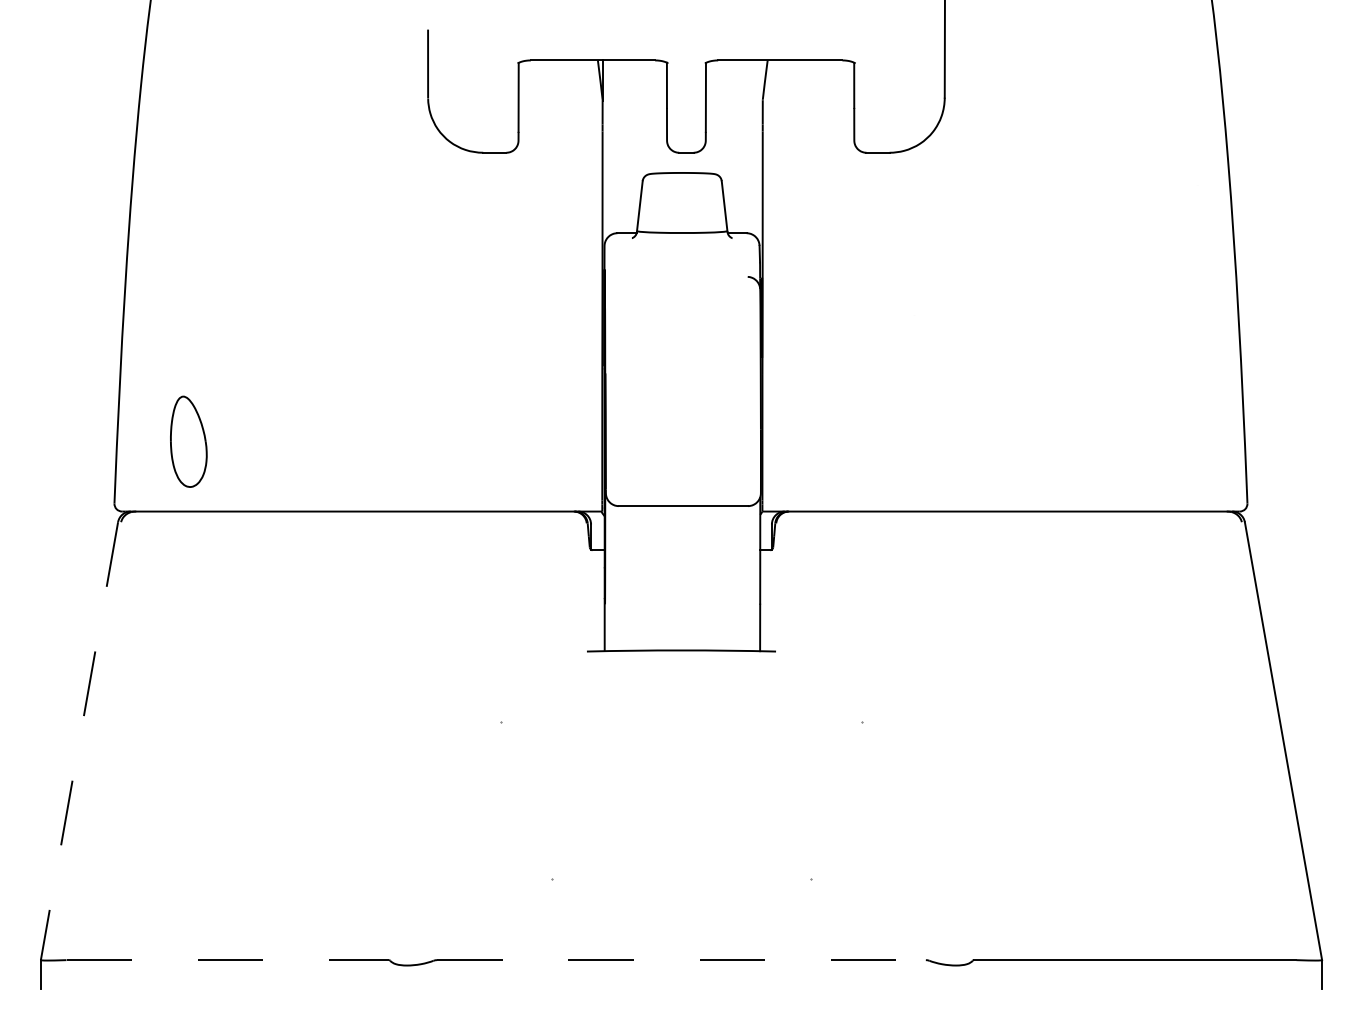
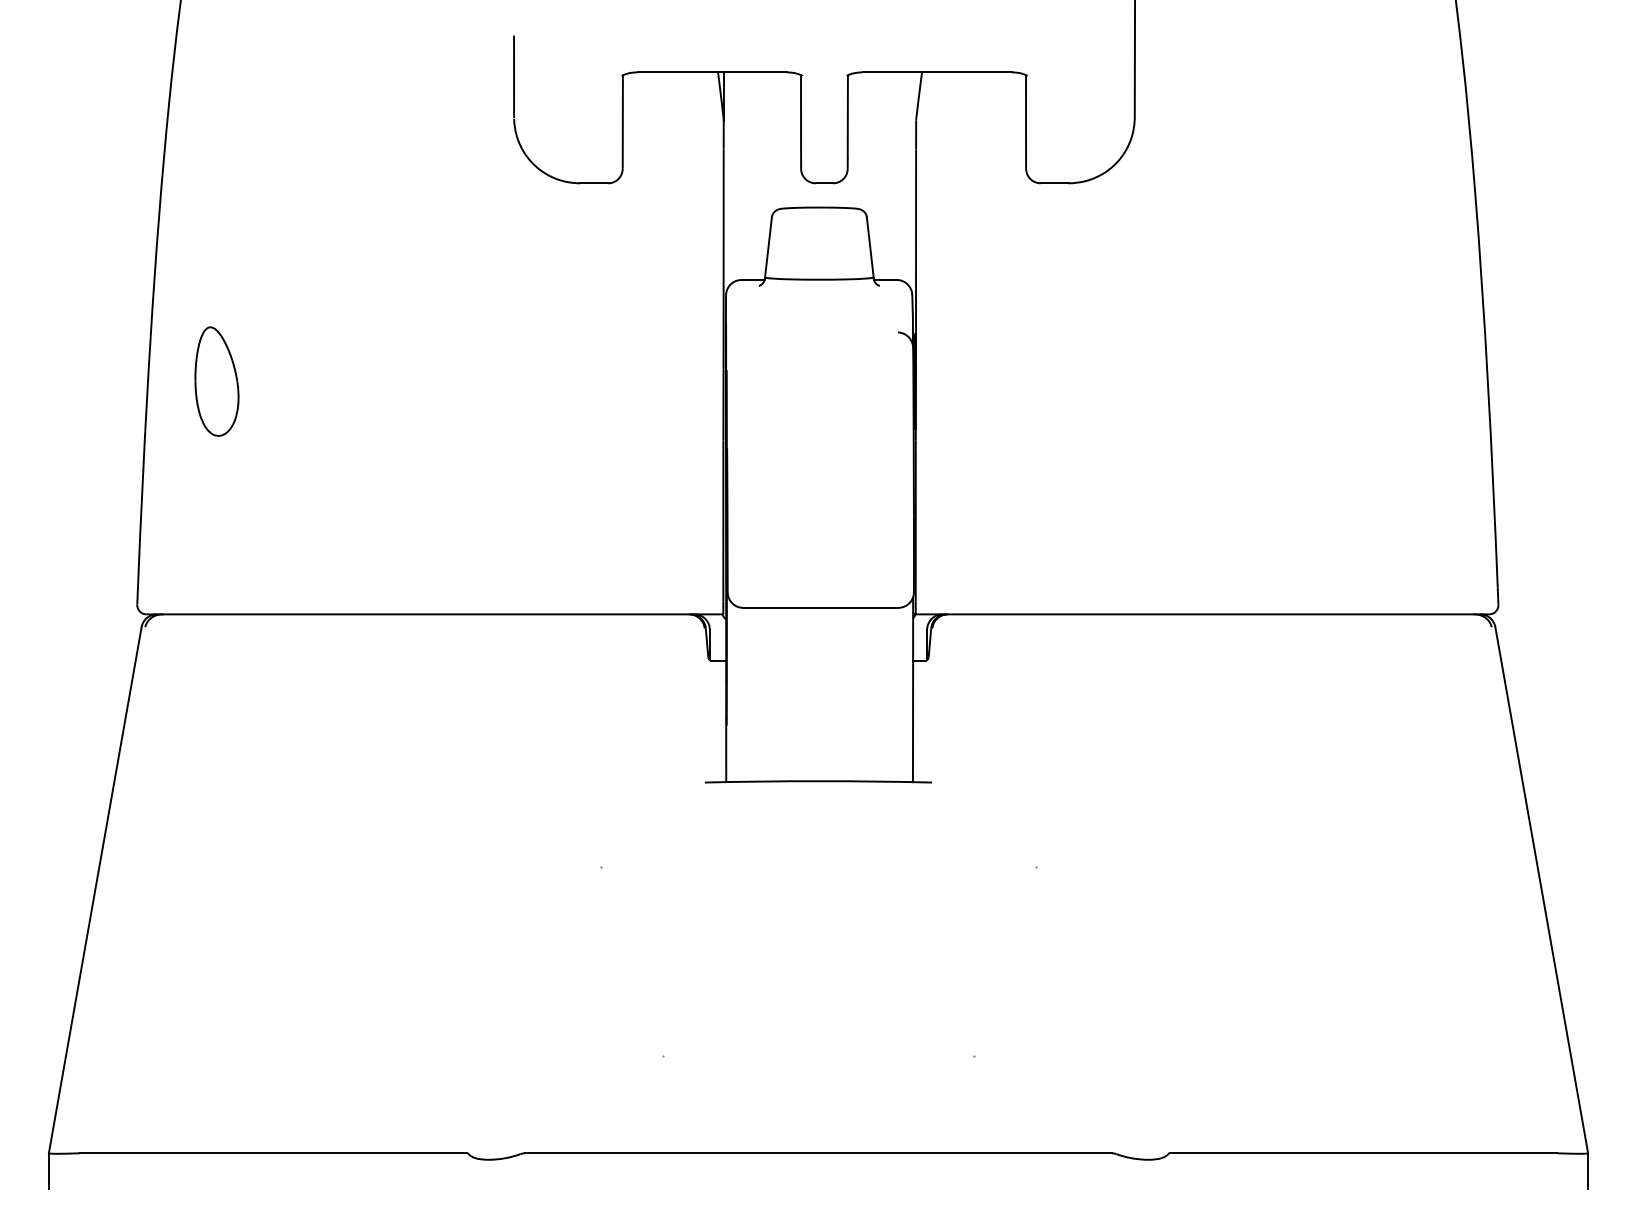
part: (188, 441) -> (216, 381), moved
line: (79, 741) -> (95, 890), dashed -> solid
line: (228, 960) -> (274, 1153), dashed -> solid
line: (681, 960) -> (818, 1153), dashed -> solid

